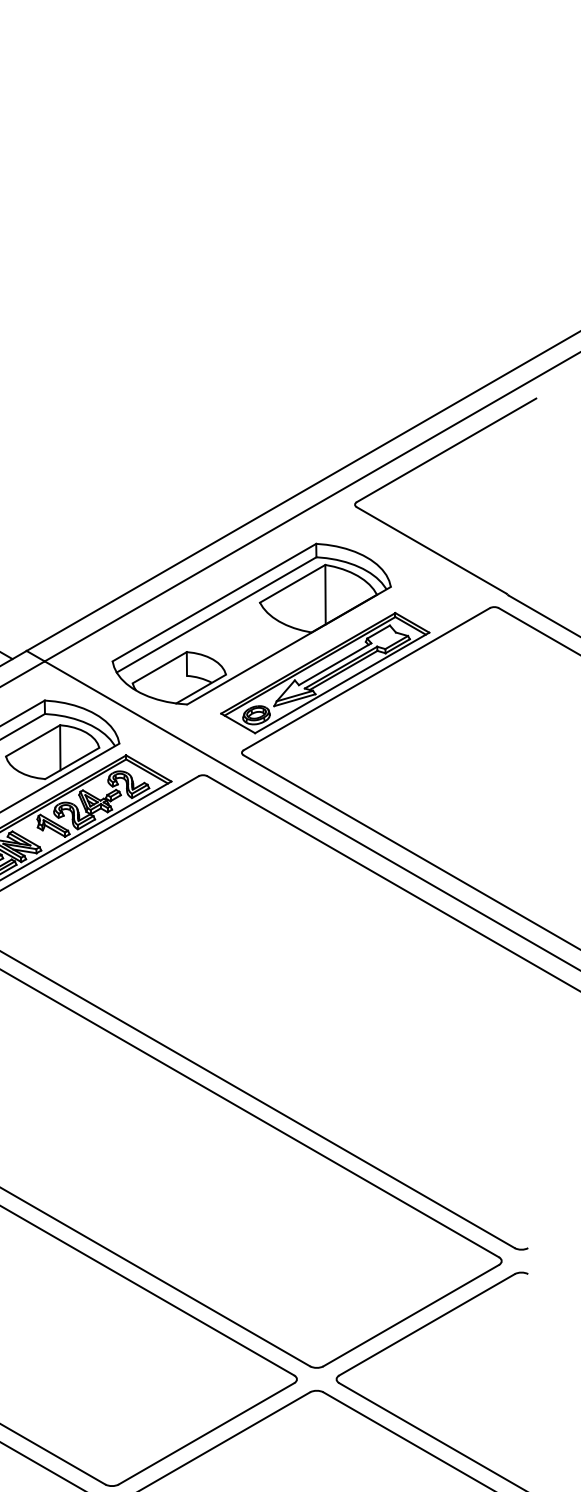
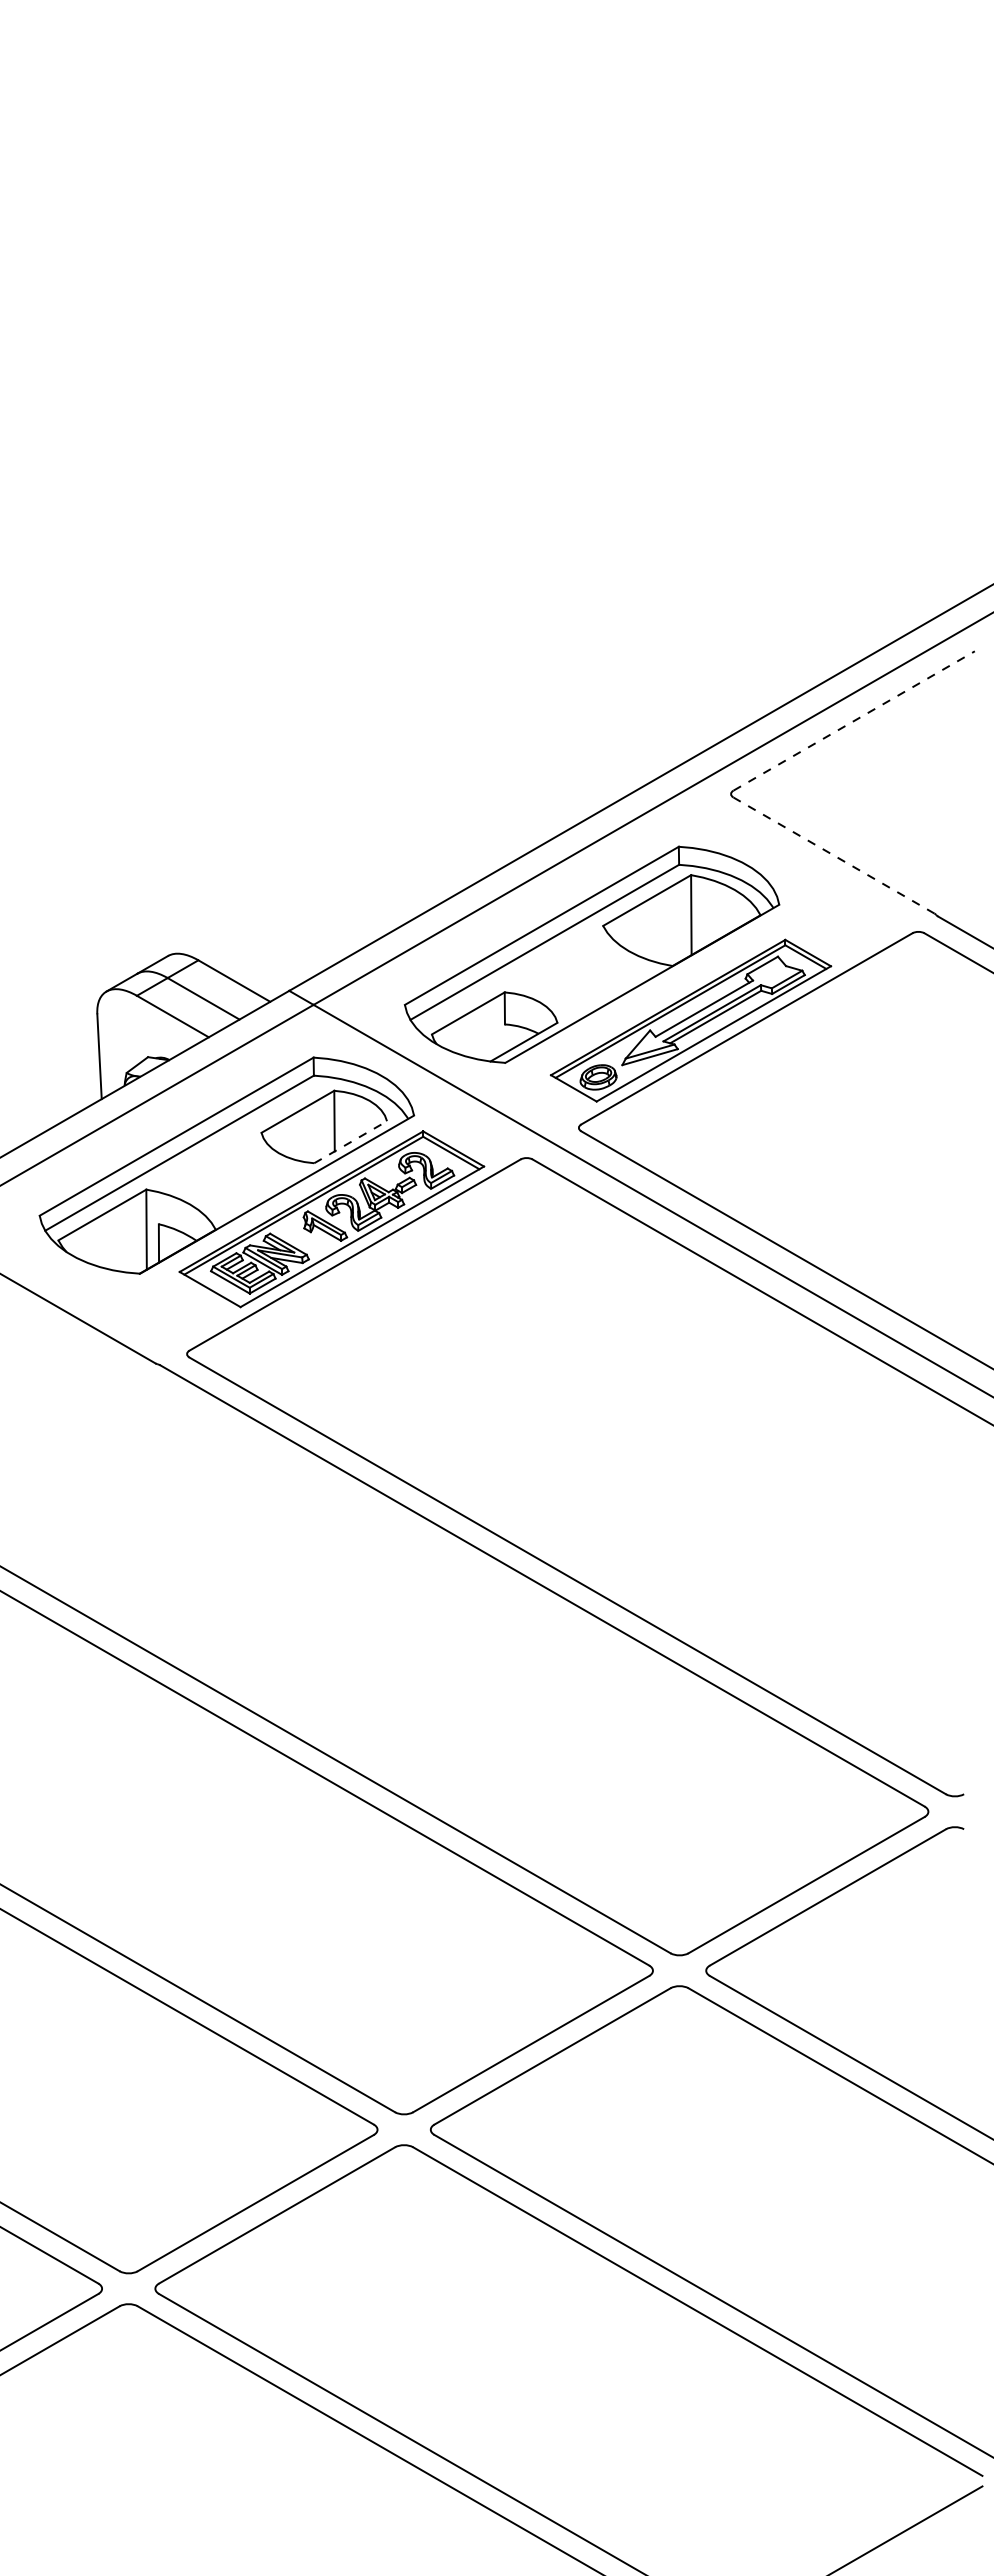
line: (446, 449) -> (854, 720), solid -> dashed
line: (431, 550) -> (833, 855), solid -> dashed
line: (72, 763) -> (351, 1142), solid -> dashed

